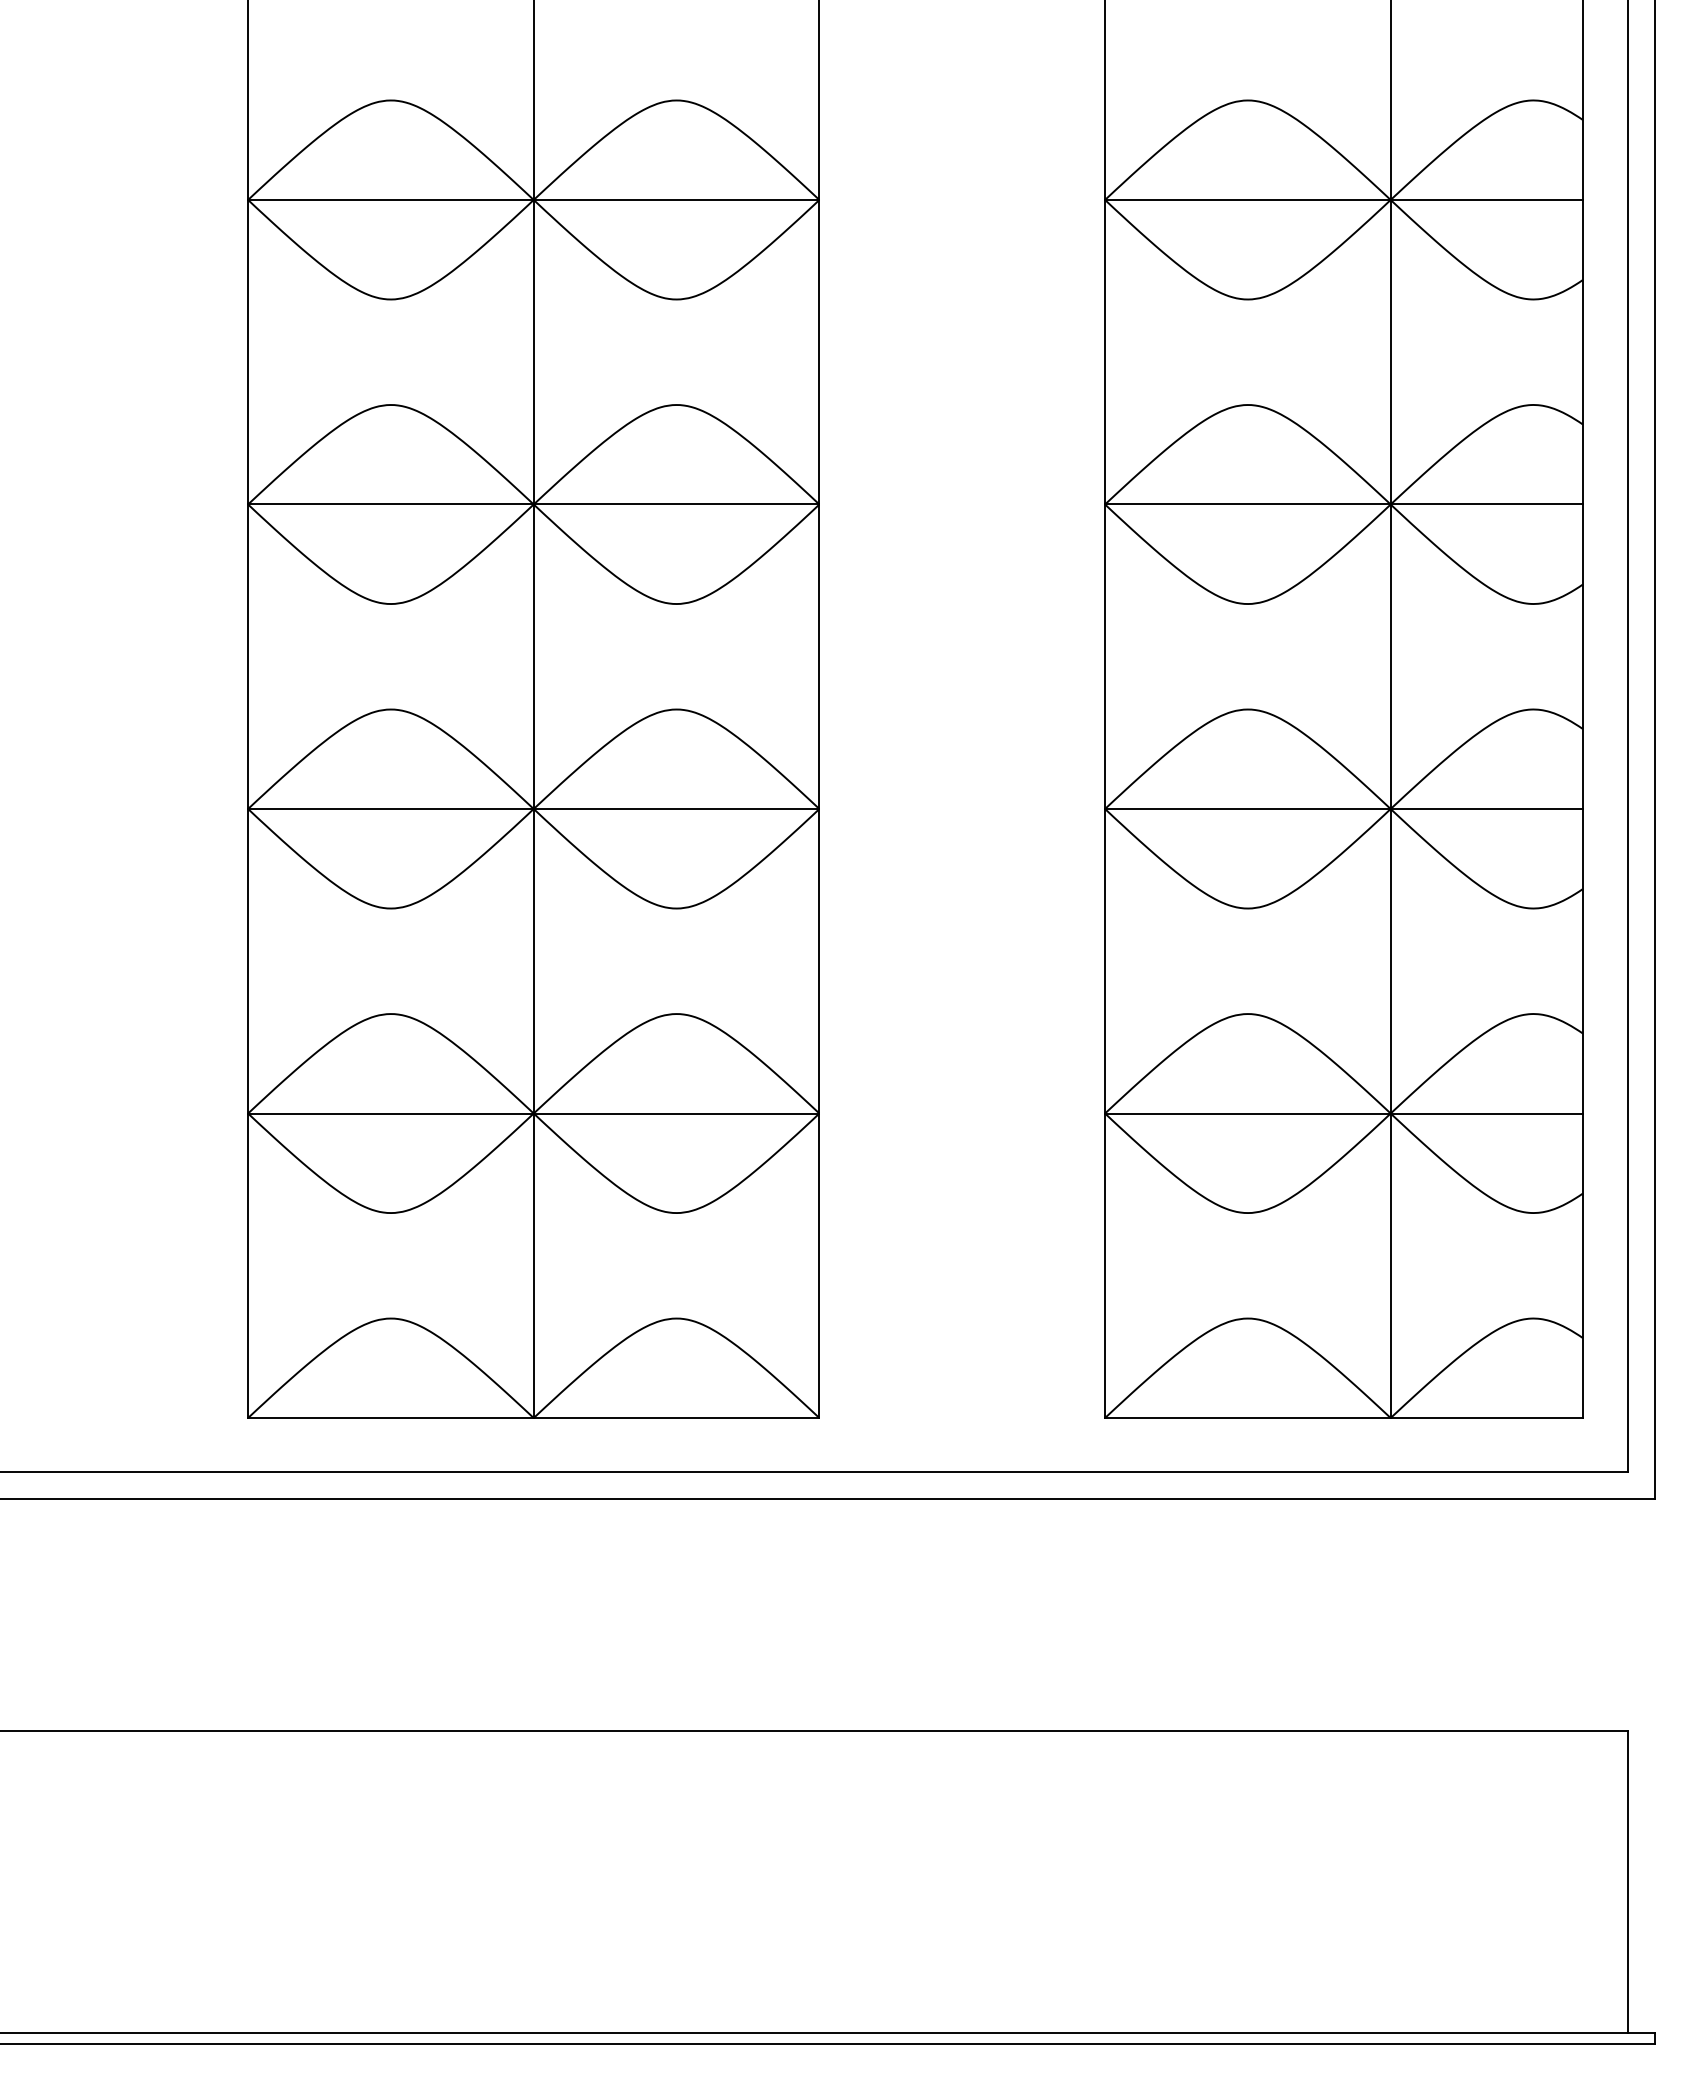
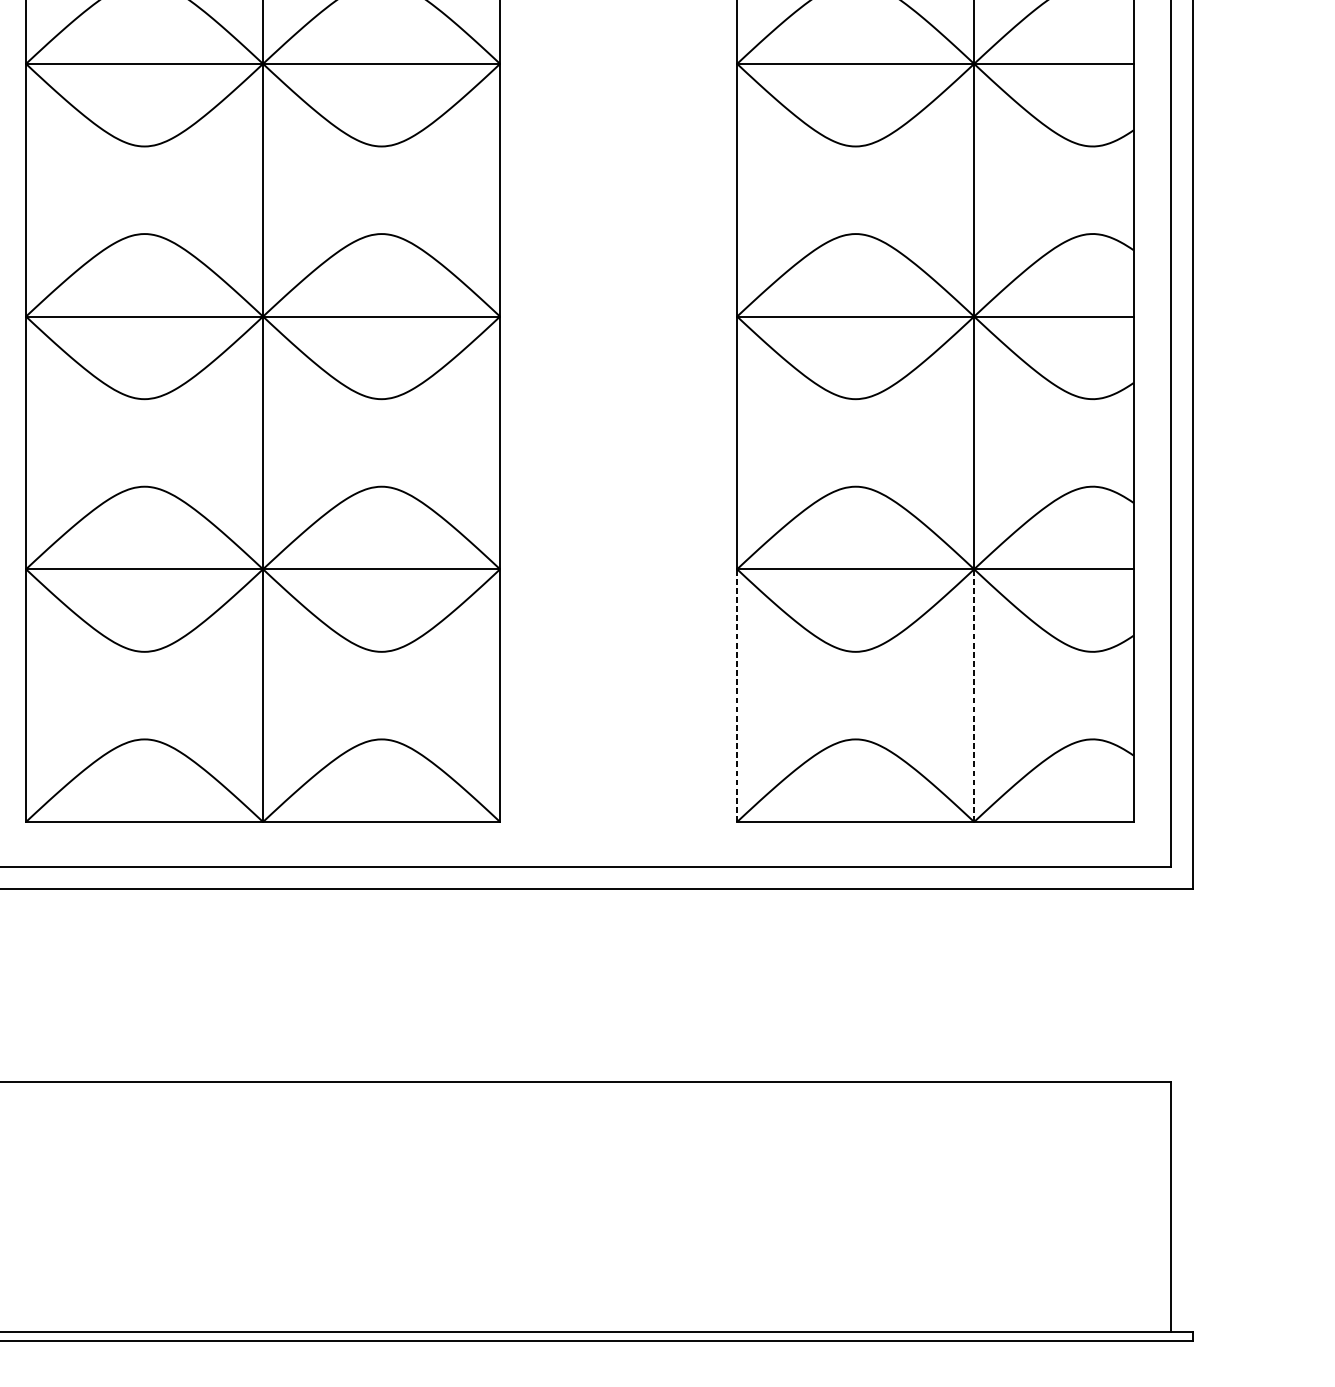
line: (1105, 1265) -> (737, 695), solid -> dashed
line: (1390, 1265) -> (974, 695), solid -> dashed

